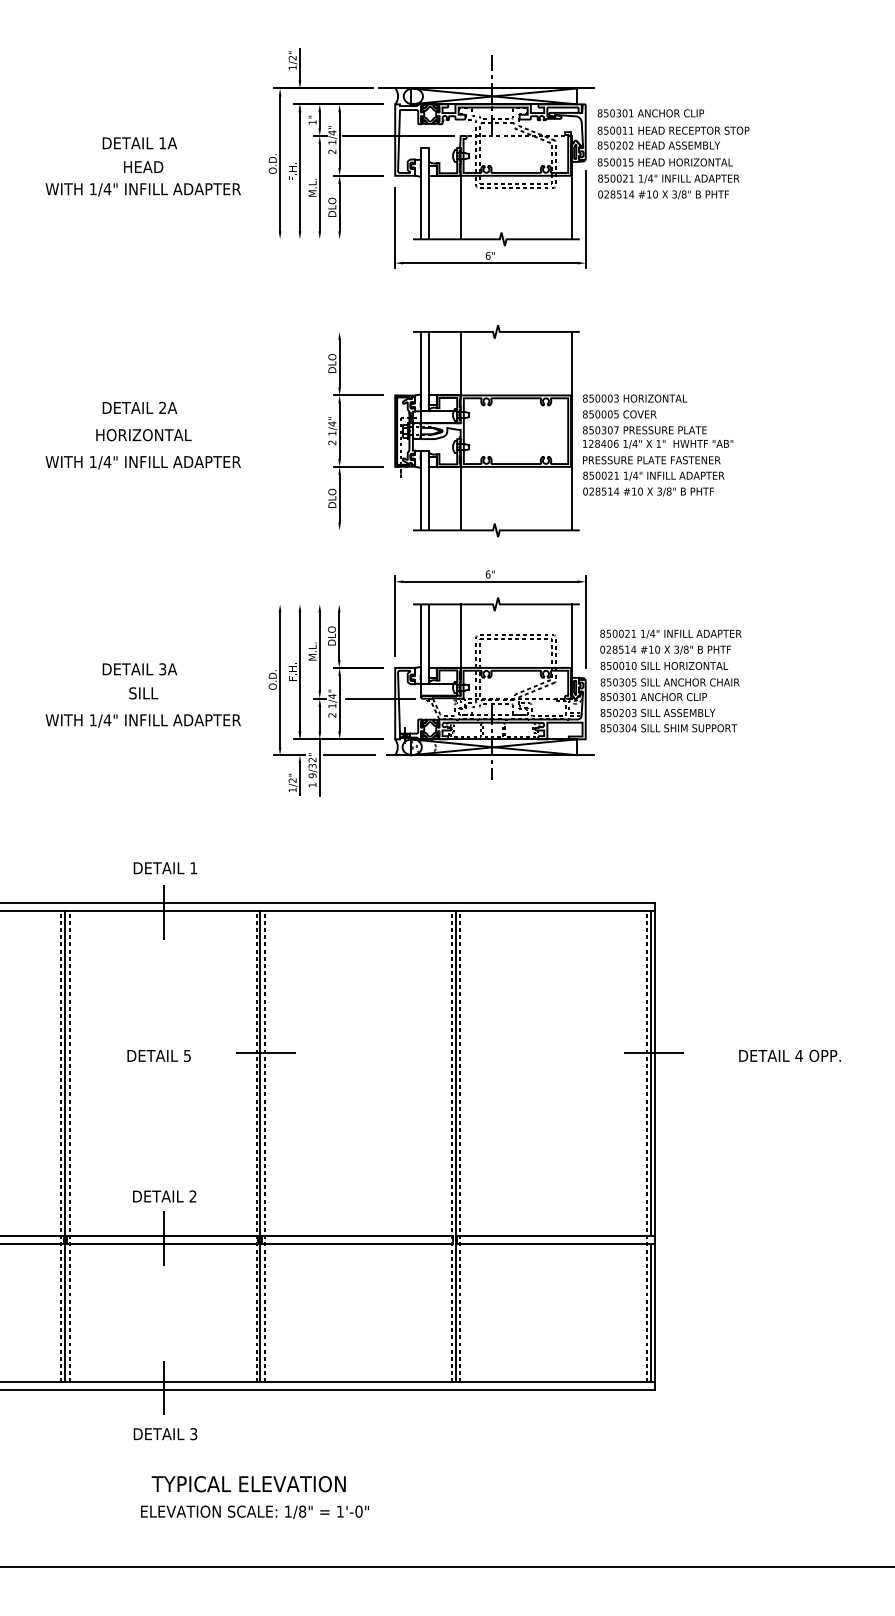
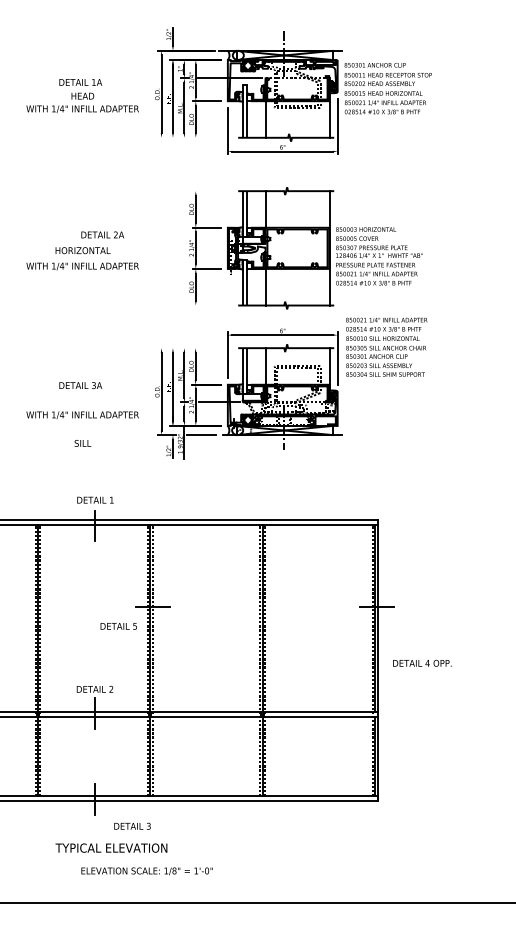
text: (139, 407) -> (102, 234), moved
text: (670, 679) -> (386, 346), moved
text: (142, 693) -> (82, 443), moved
text: (790, 1054) -> (422, 662), moved
text: (158, 1056) -> (118, 626), moved
text: (165, 1432) -> (132, 825), moved
text: (248, 1483) -> (111, 847), moved

